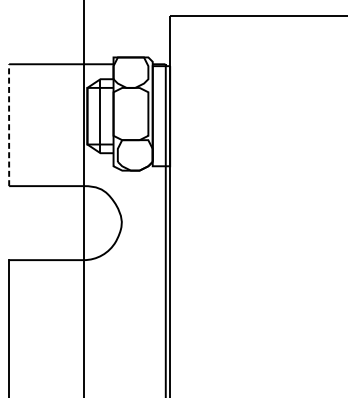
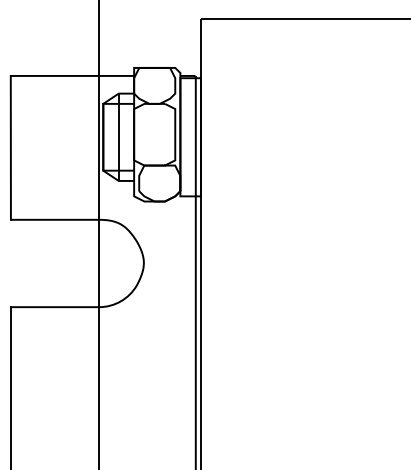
line: (8, 124) -> (10, 147), dashed -> solid

